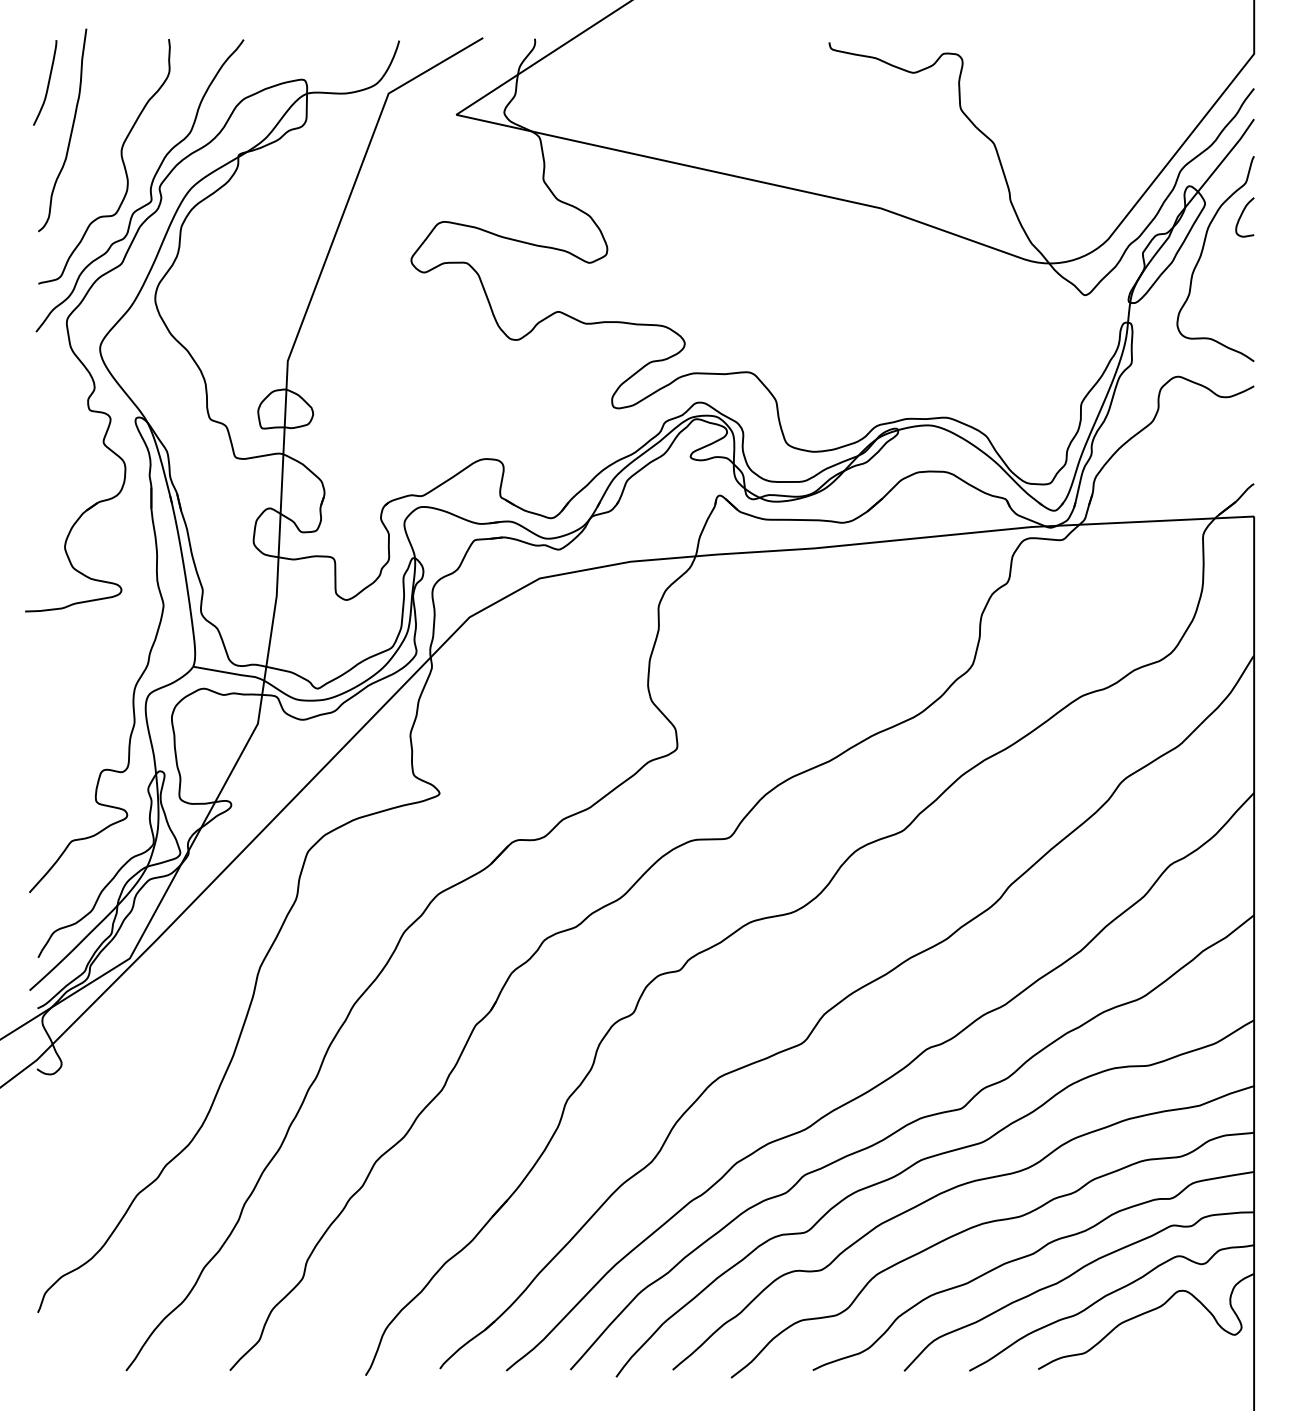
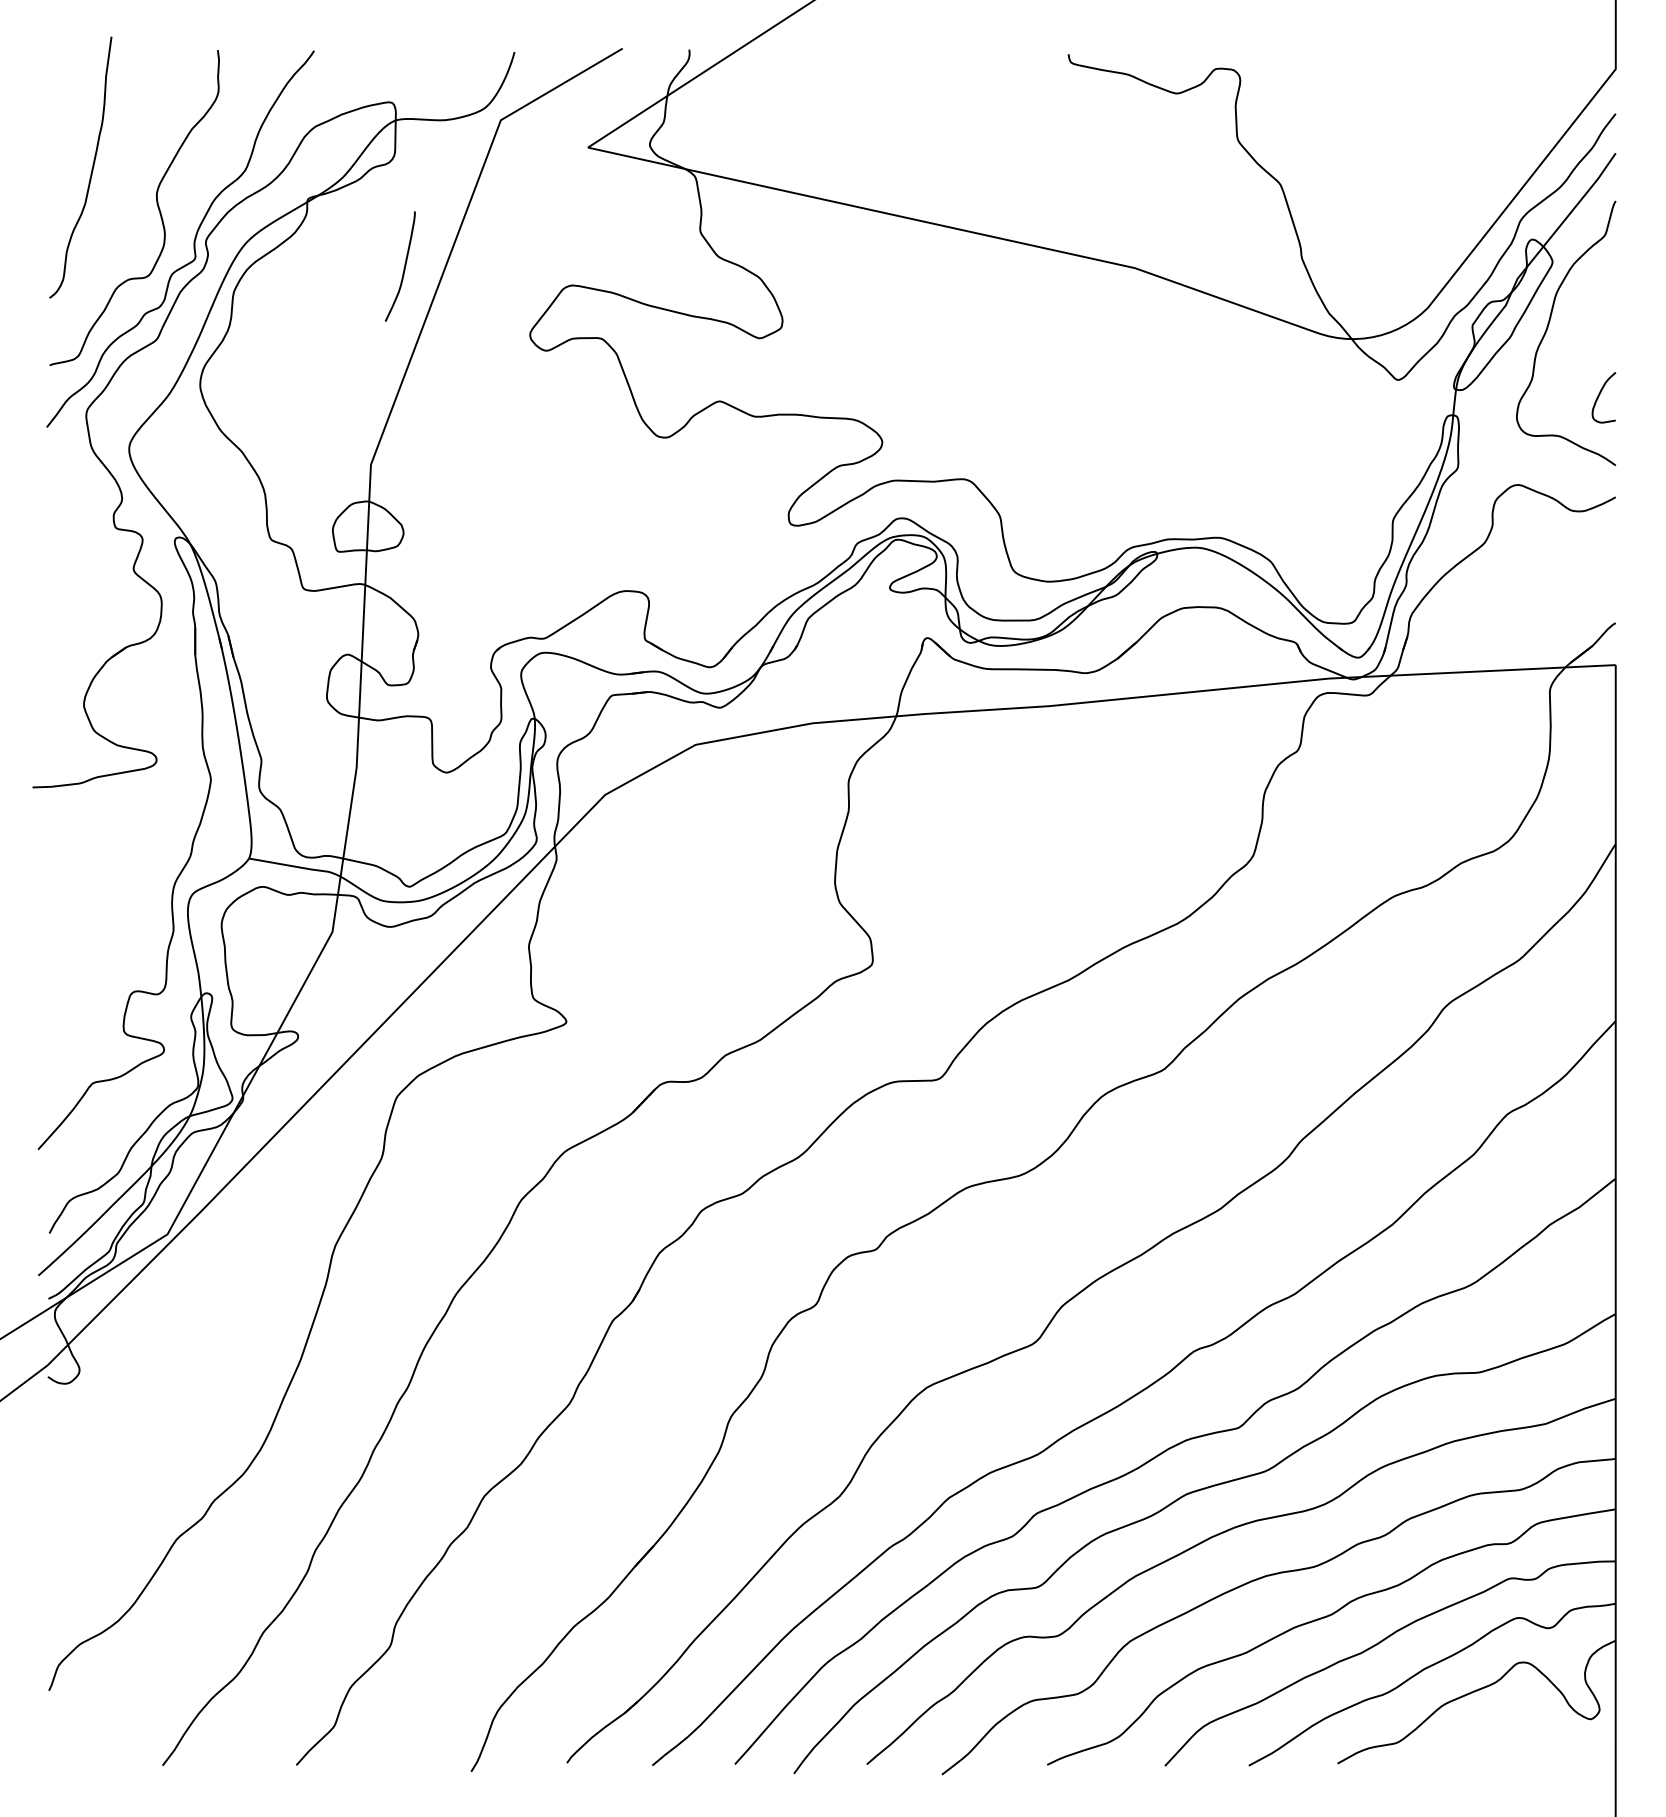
curve: (47, 84) -> (403, 268), moved
curve: (1241, 216) -> (1599, 396), moved

